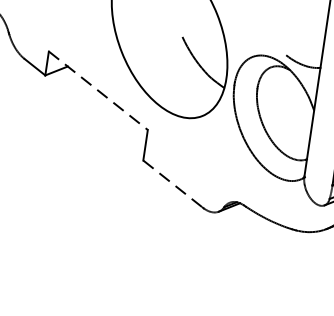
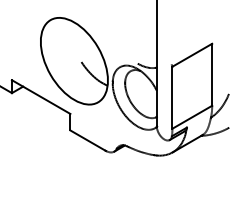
line: (98, 91) -> (41, 97), dashed -> solid
line: (174, 184) -> (88, 140), dashed -> solid

